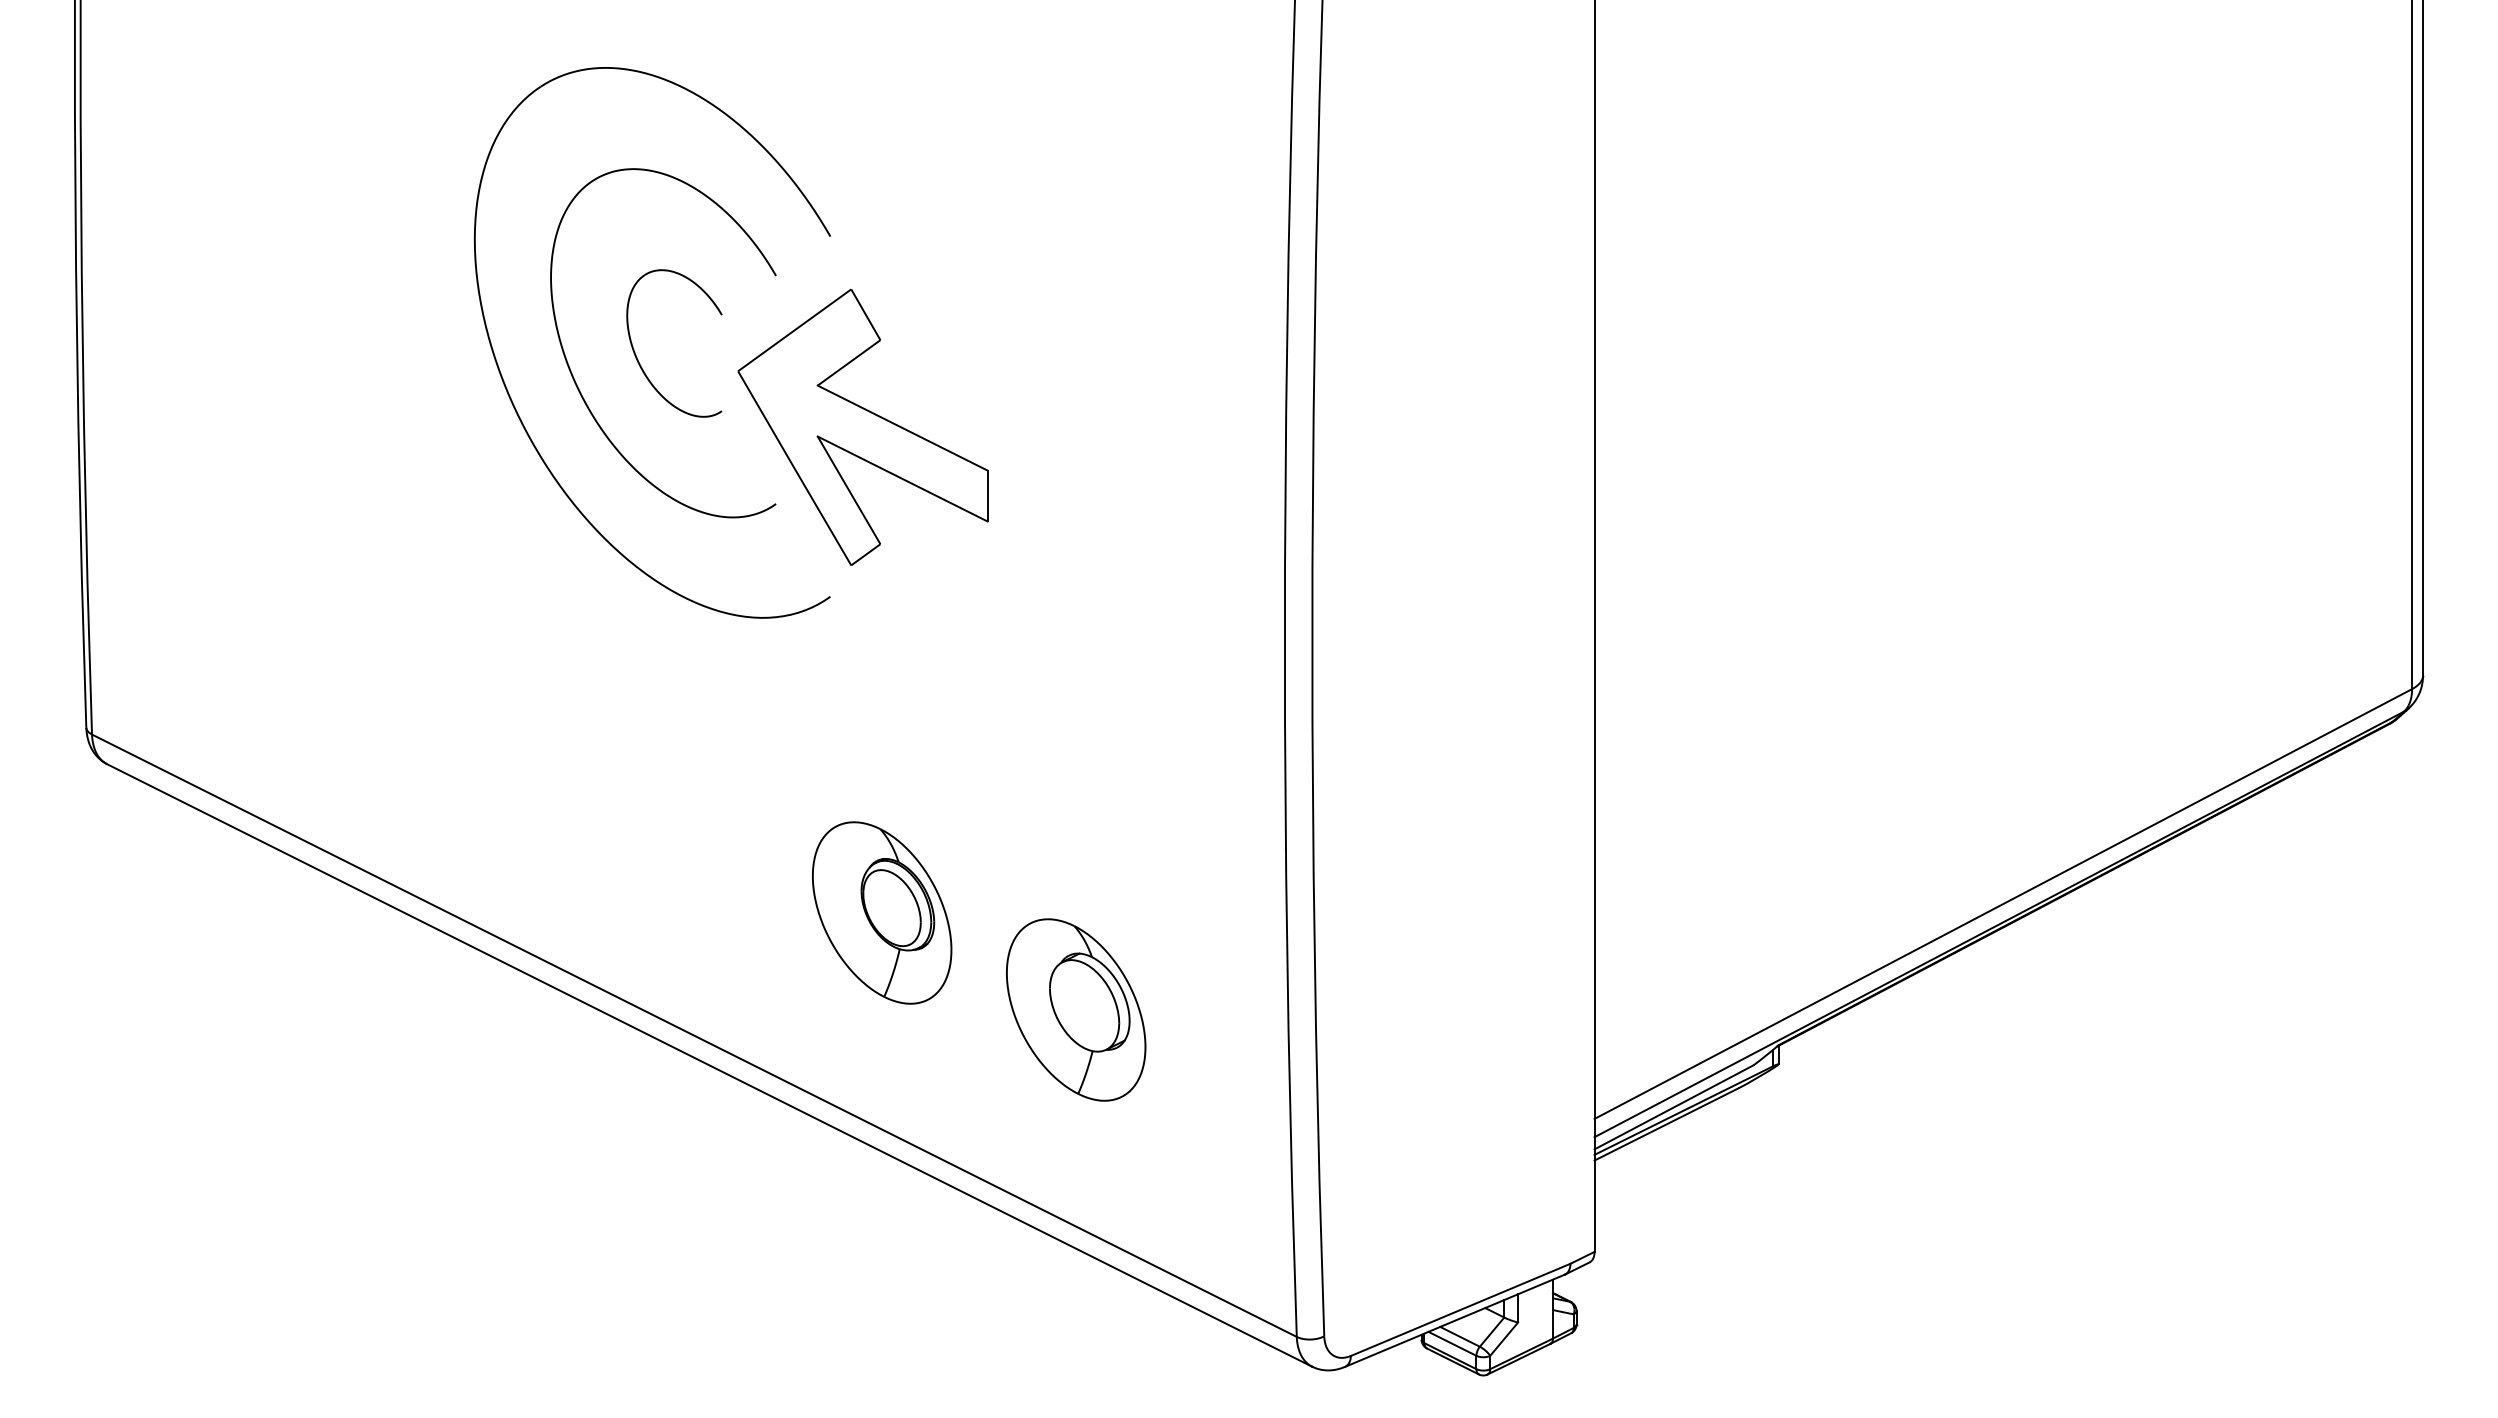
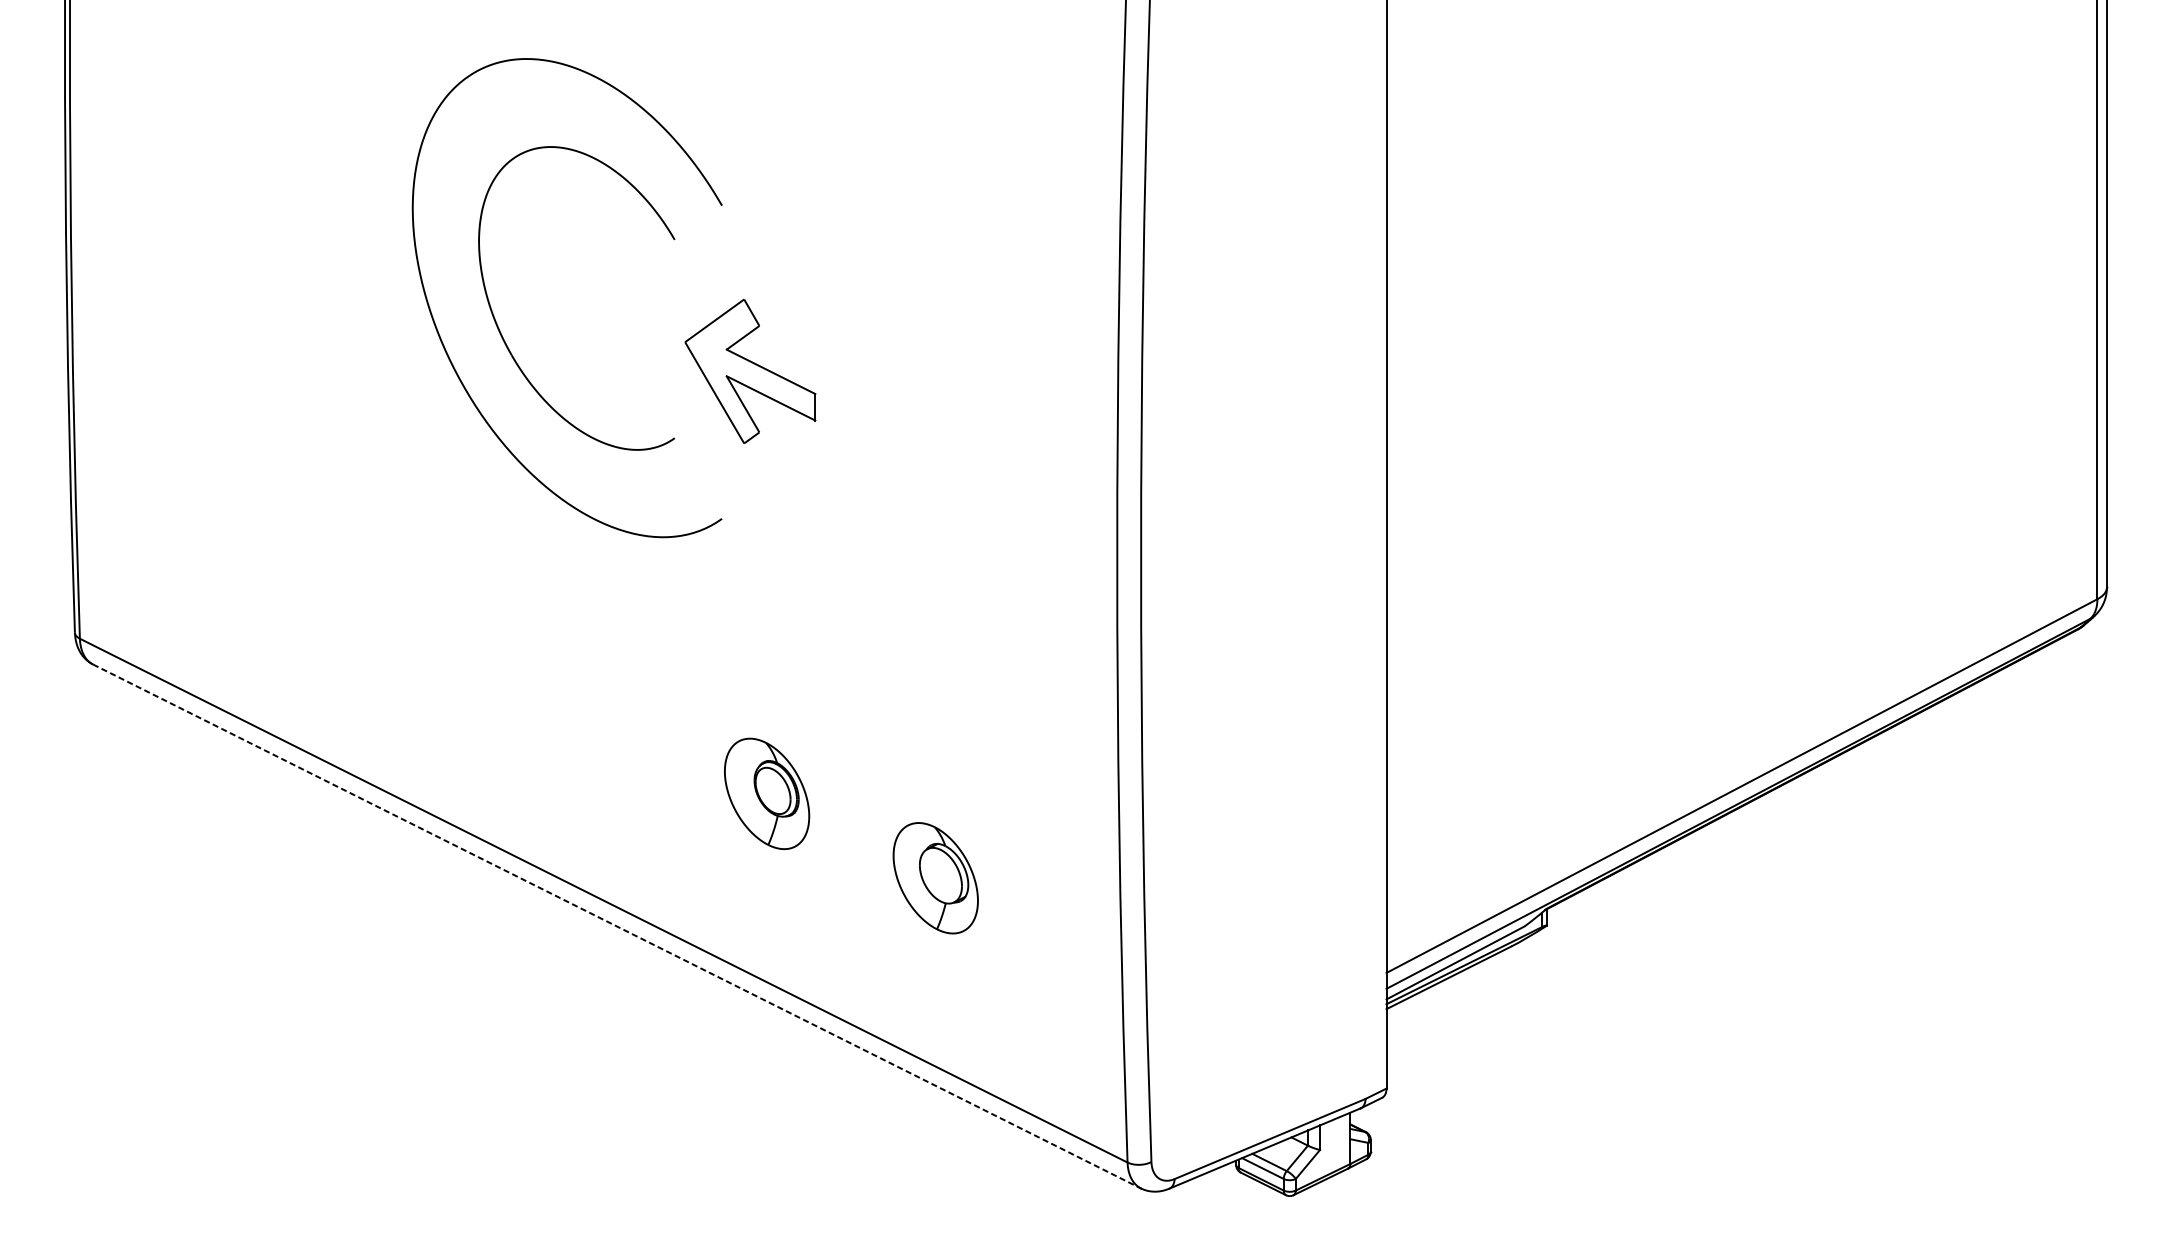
part: (639, 361) -> (555, 314), removed
part: (862, 426) -> (749, 370), size x0.6
part: (882, 912) -> (767, 793), size x0.7
part: (1076, 1009) -> (935, 877), size x0.7
line: (709, 1065) -> (616, 926), solid -> dashed

